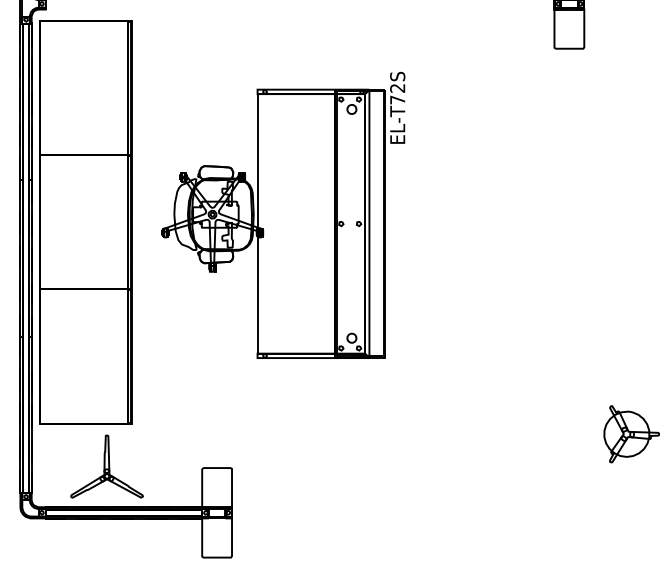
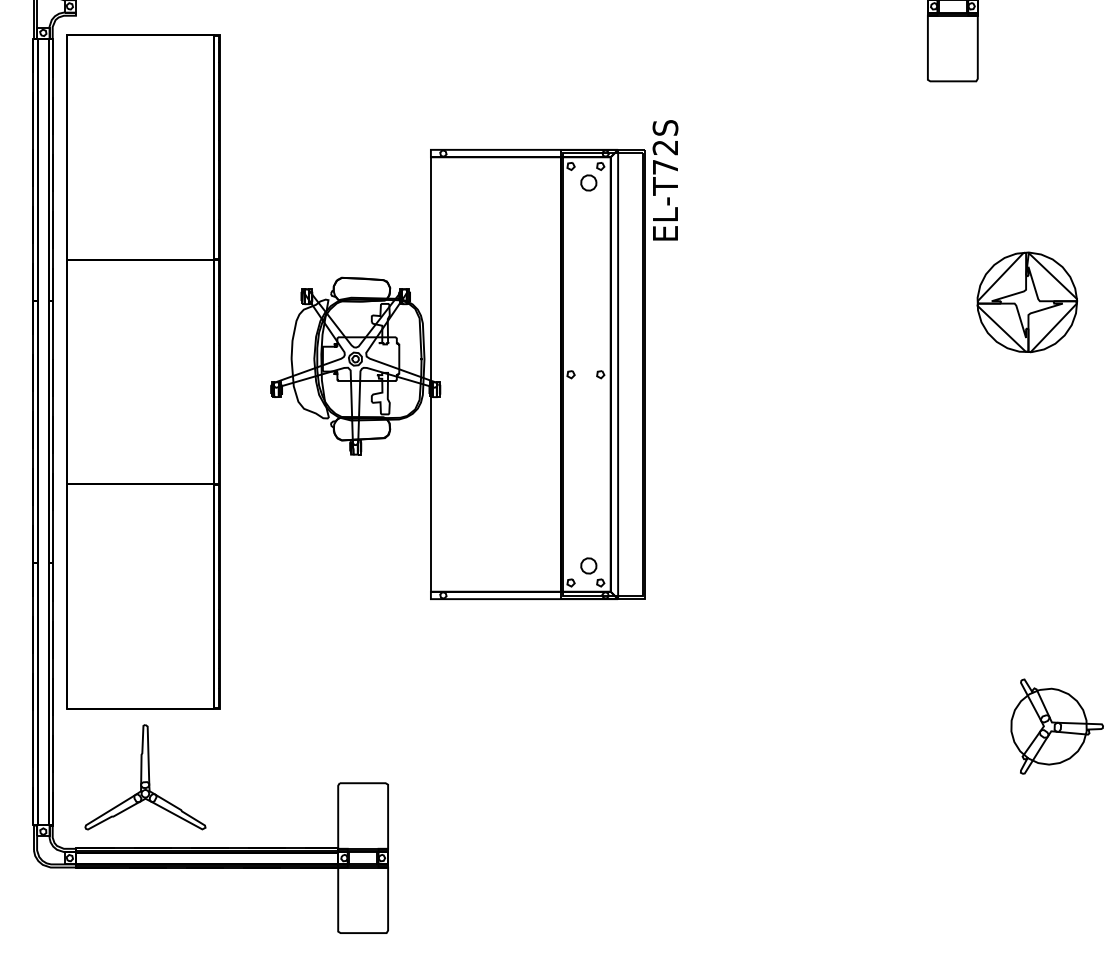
part: (613, 180) -> (1026, 301), added
part: (106, 466) -> (144, 777), moved

